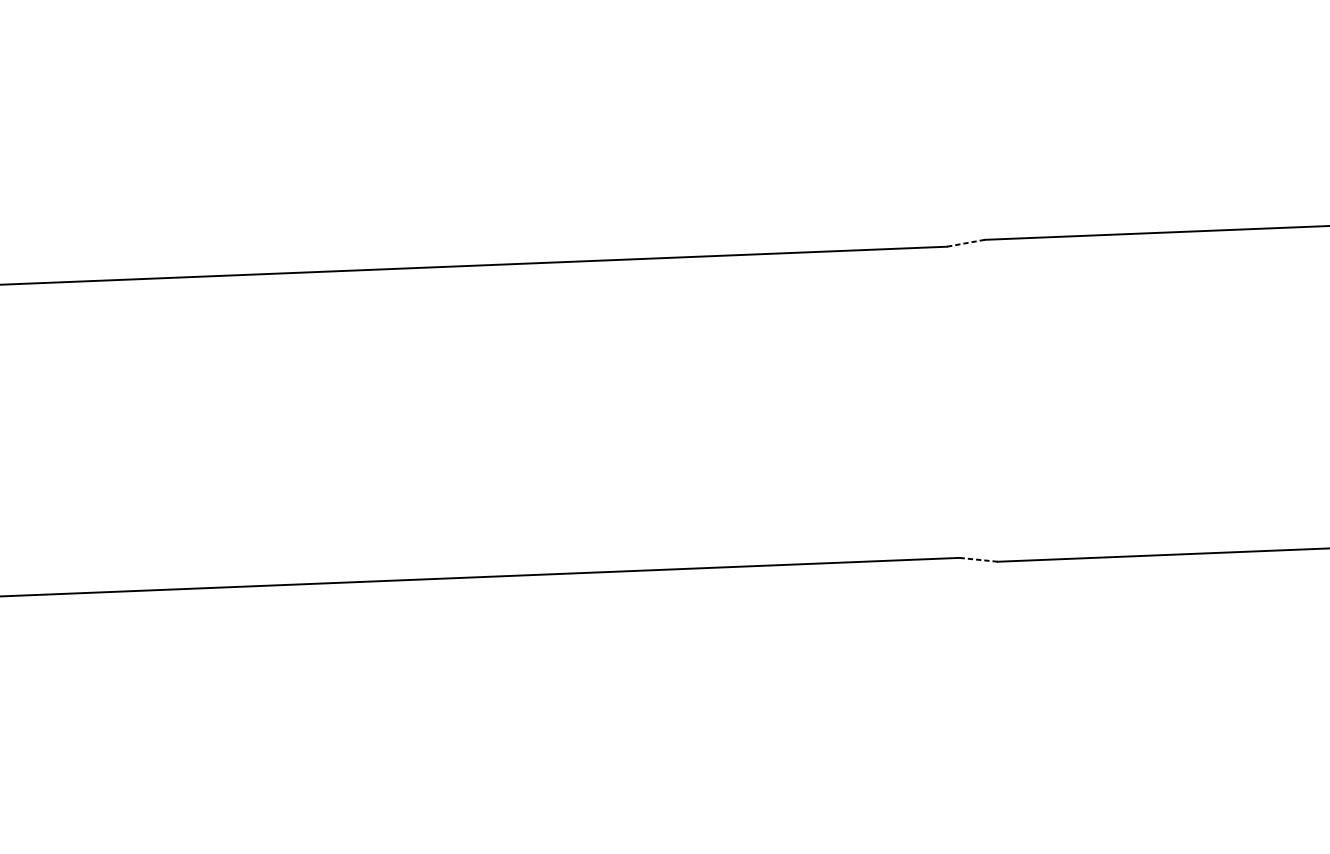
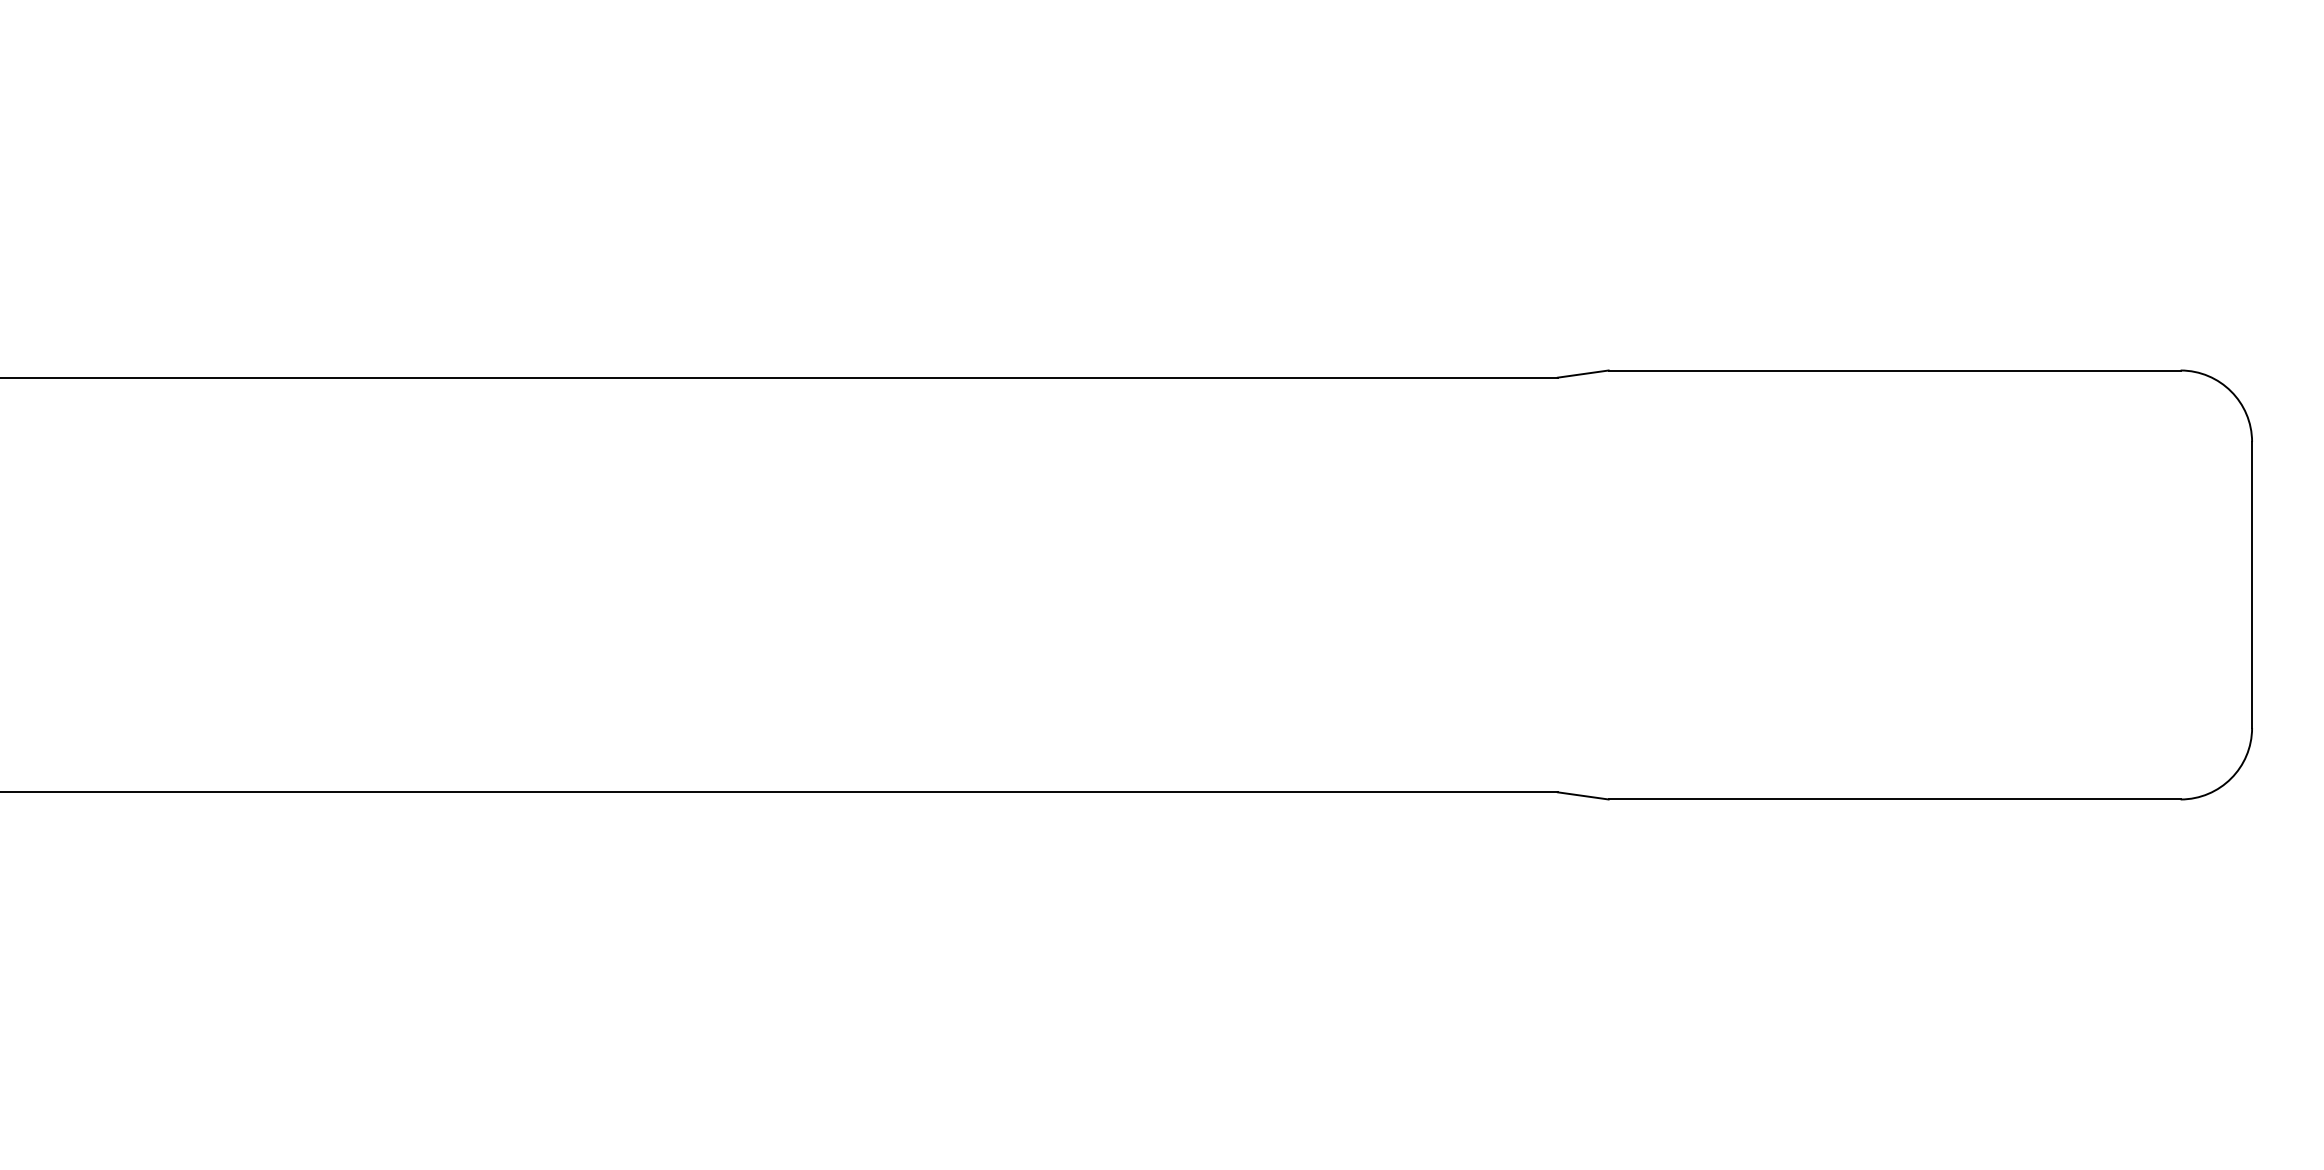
line: (966, 243) -> (1583, 374), dashed -> solid
line: (978, 559) -> (1583, 795), dashed -> solid

